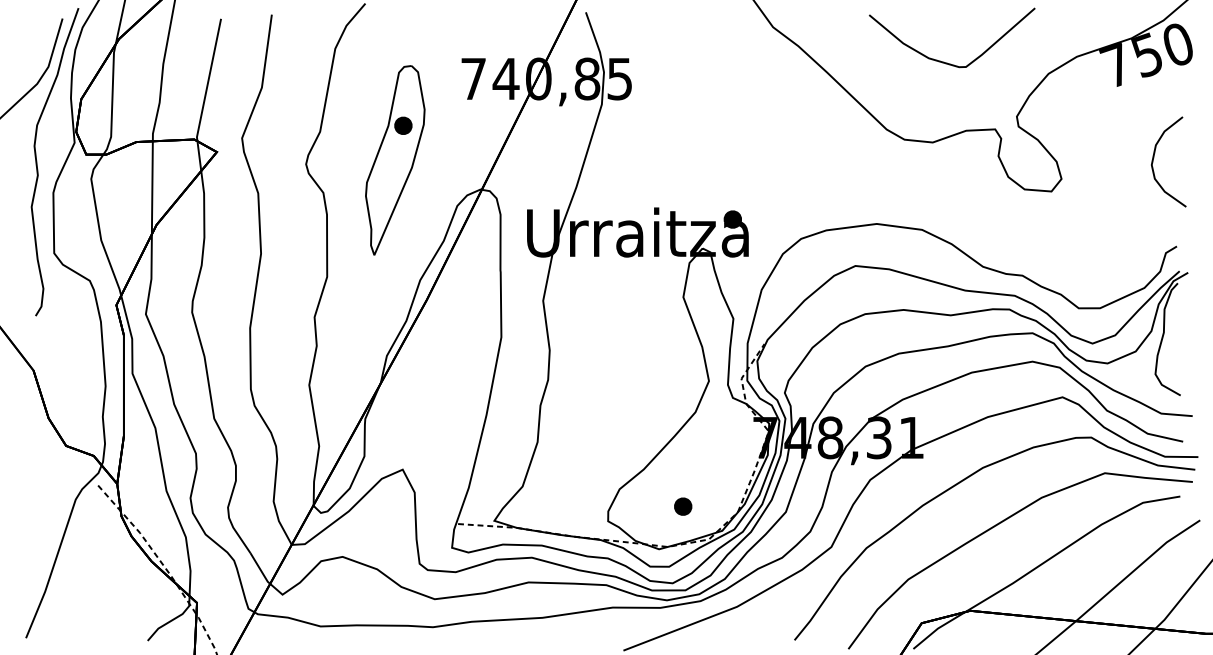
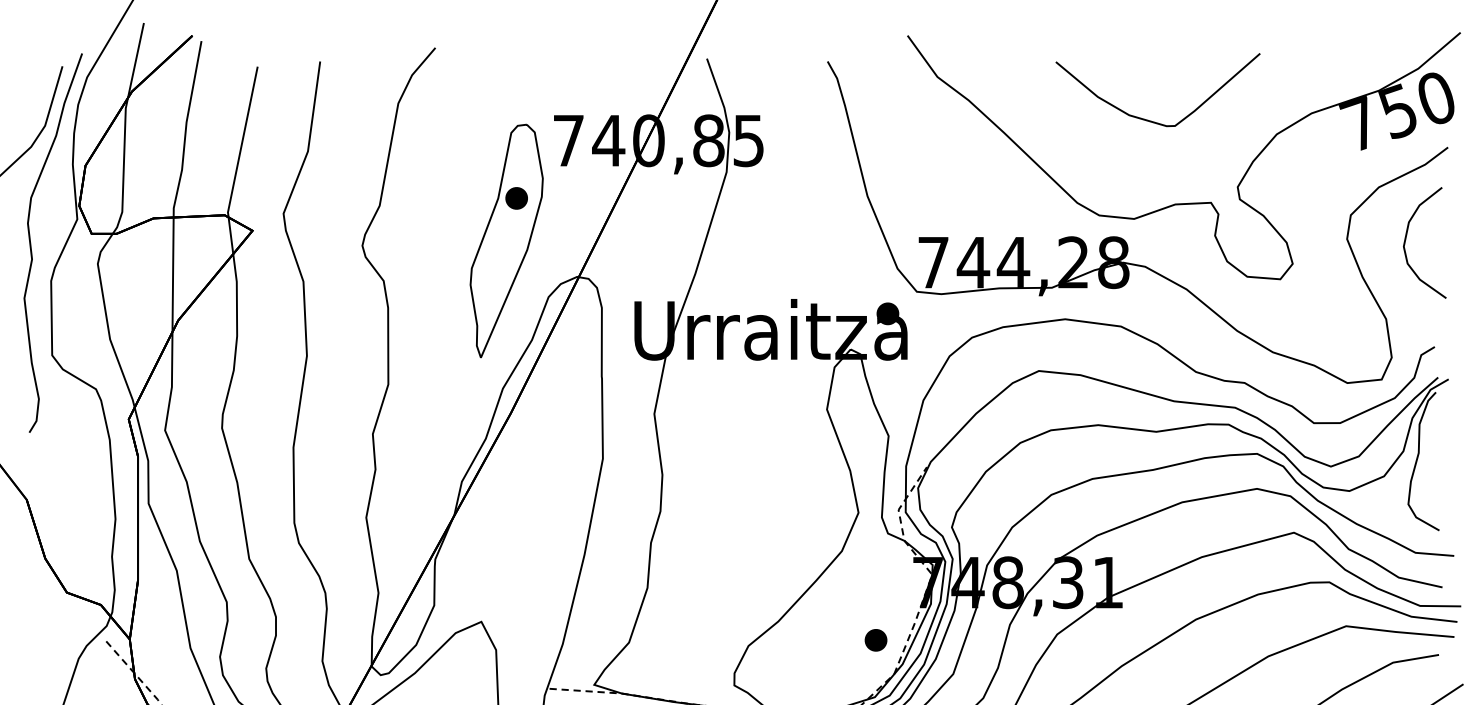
part: (925, 159) -> (1125, 239), added
part: (395, 160) -> (506, 241), moved
part: (683, 506) -> (876, 640), moved

